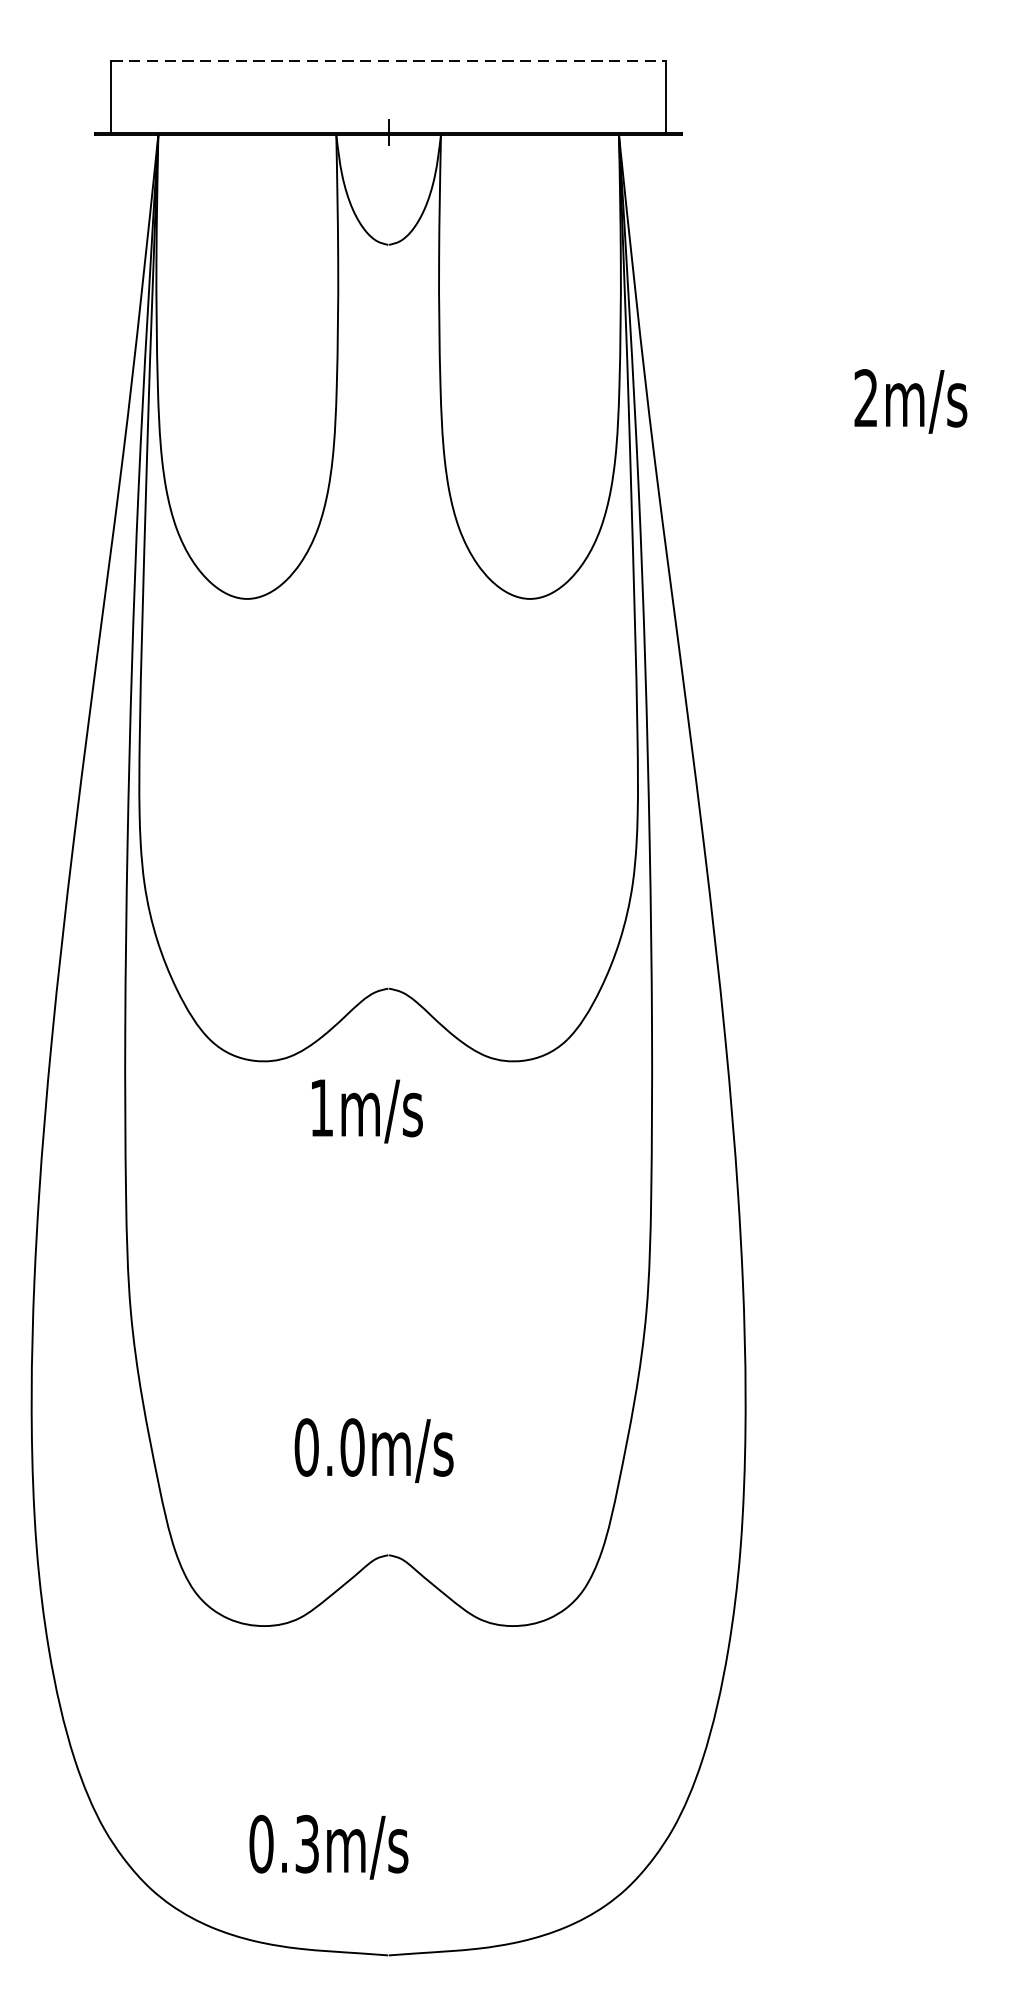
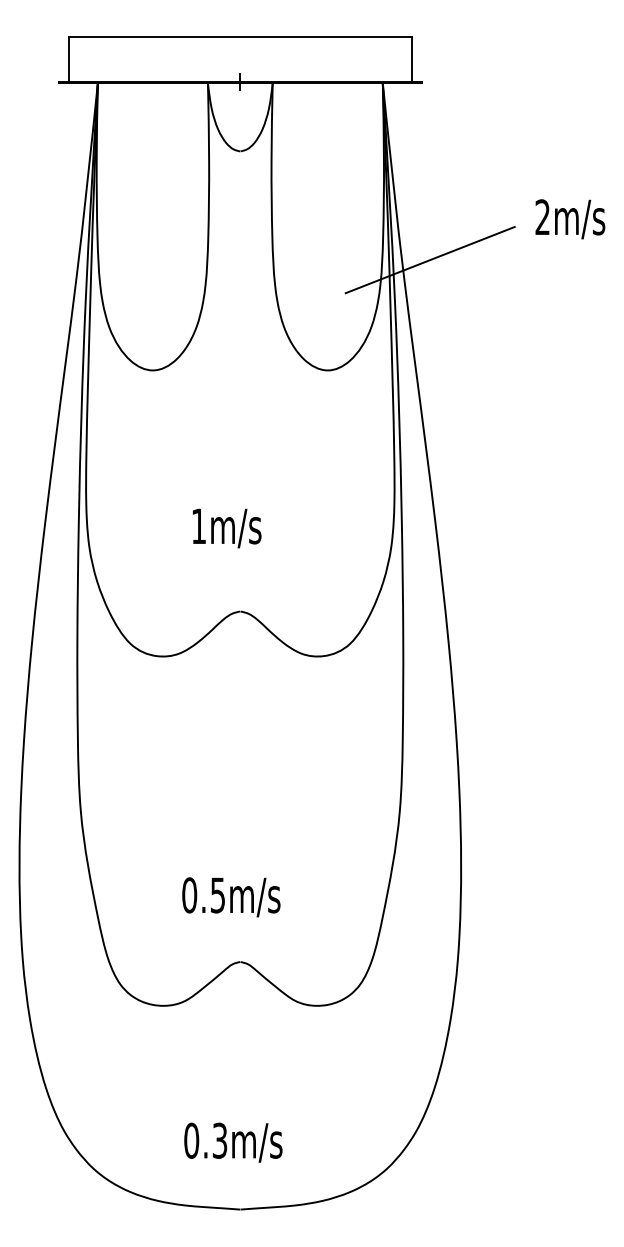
line: (388, 60) -> (240, 37), dashed -> solid
text: (911, 401) -> (570, 219), moved
line: (694, 421) -> (429, 260), added
text: (367, 1111) -> (227, 528), moved
text: (351, 1447) -> (217, 895), 0.0m/s -> 0.5m/s
text: (329, 1846) -> (233, 1142), moved

